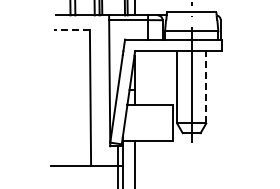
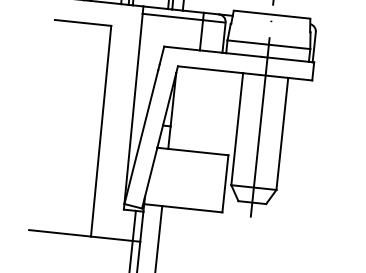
line: (71, 29) -> (82, 22), dashed -> solid
line: (206, 86) -> (282, 132), dashed -> solid

